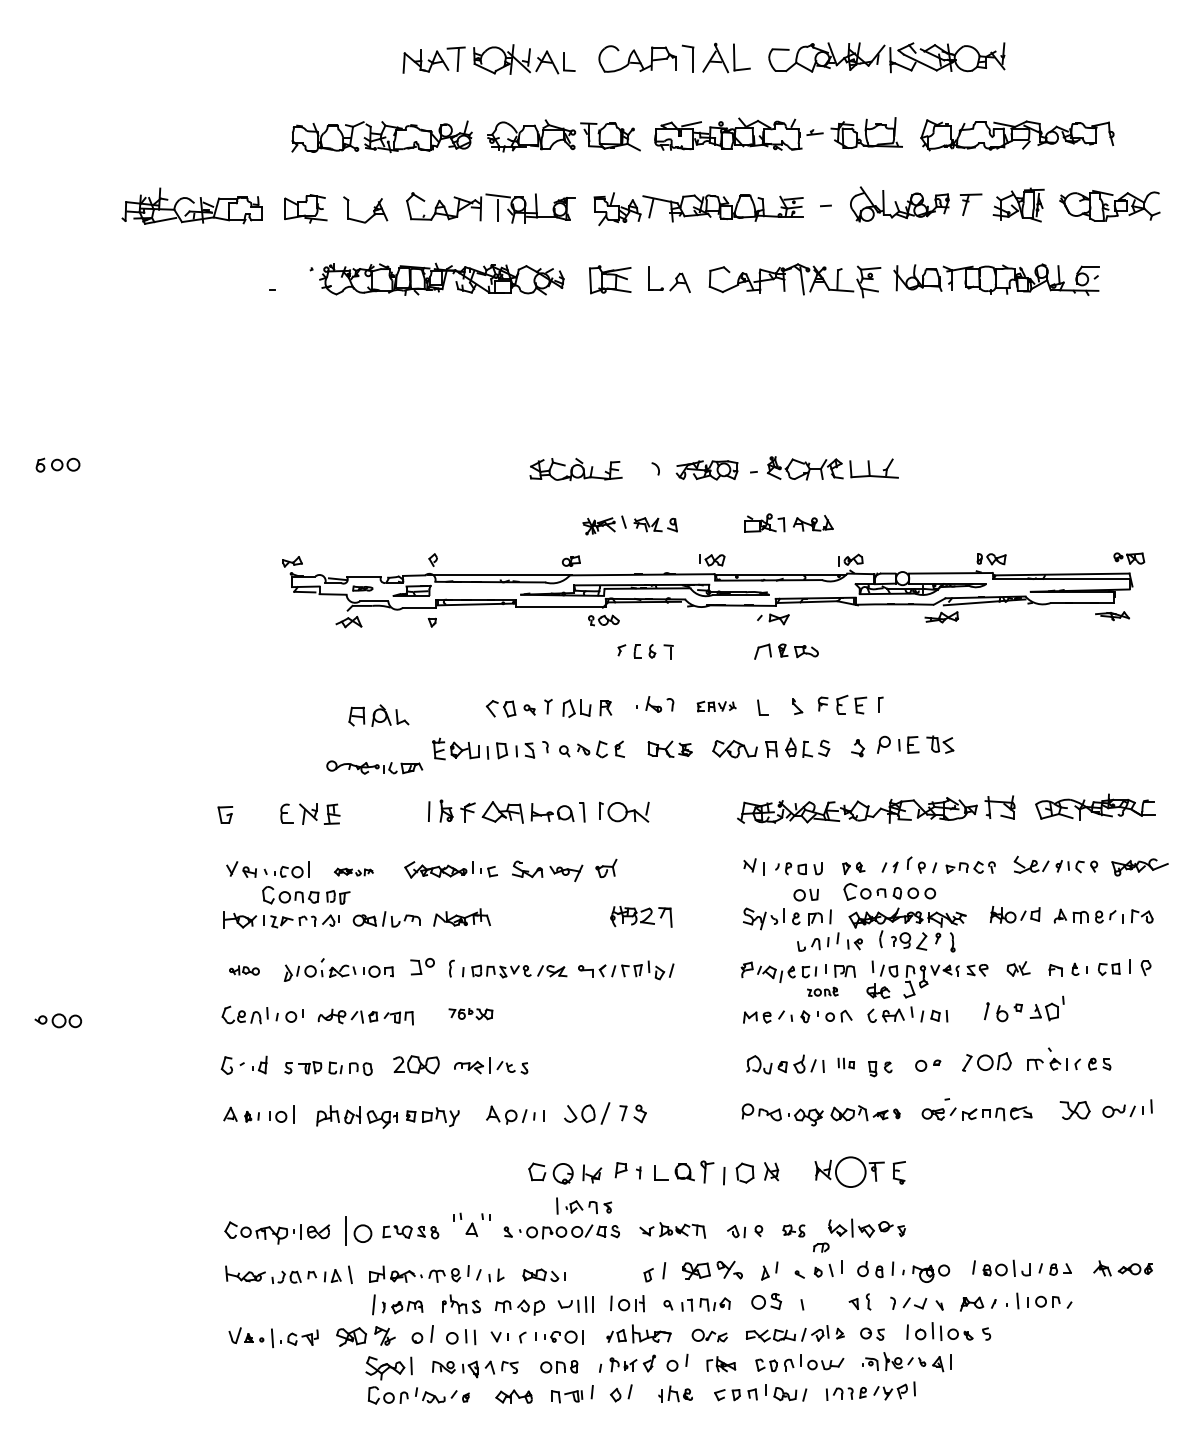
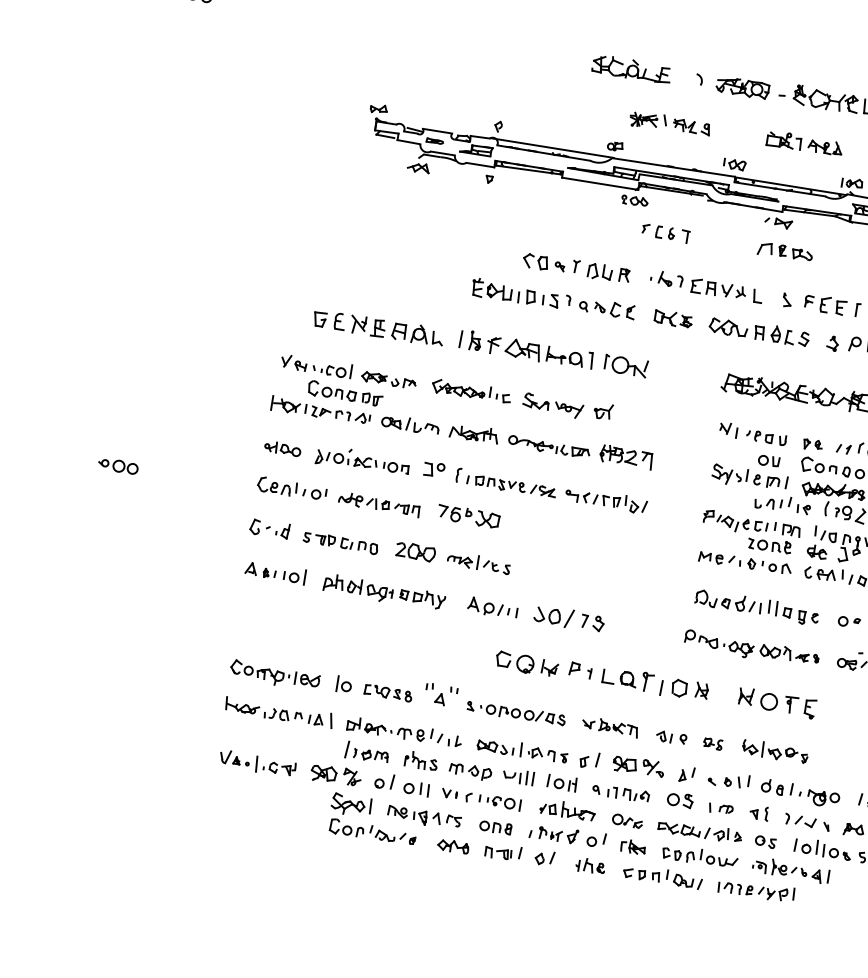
part: (716, 706) -> (718, 289), size x1.67
part: (378, 715) -> (417, 333), moved
part: (374, 767) -> (549, 447), moved
part: (225, 814) -> (320, 319), moved
part: (353, 871) -> (388, 379), size x1.67
part: (244, 970) -> (282, 448), size x1.43
part: (822, 991) -> (769, 544), size x1.67
part: (470, 1013) -> (468, 515), size x1.67
part: (846, 1063) -> (780, 609), size x1.67
circle: (850, 1171) -> (769, 701), size x0.62
part: (584, 1205) -> (544, 753), moved
part: (358, 1230) -> (344, 684), size x0.62
part: (821, 1247) -> (726, 809), moved

